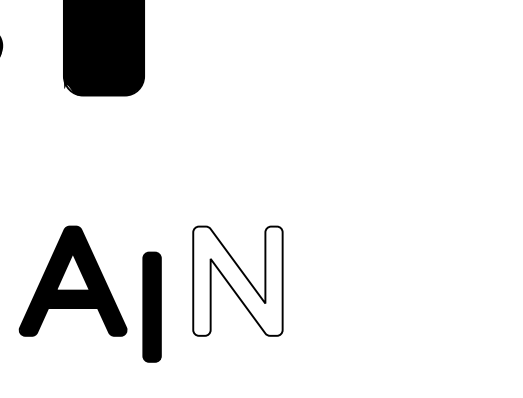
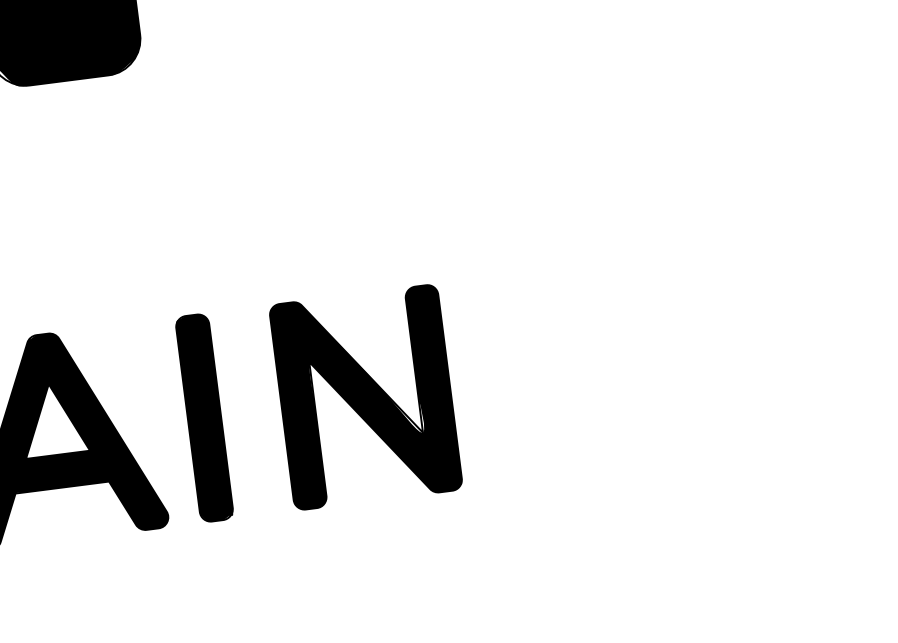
fill: (237, 280) -> (364, 396), added
part: (151, 306) -> (203, 416), moved

